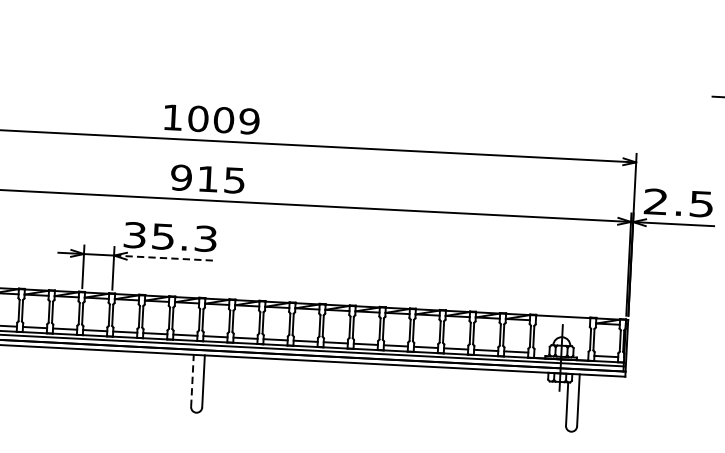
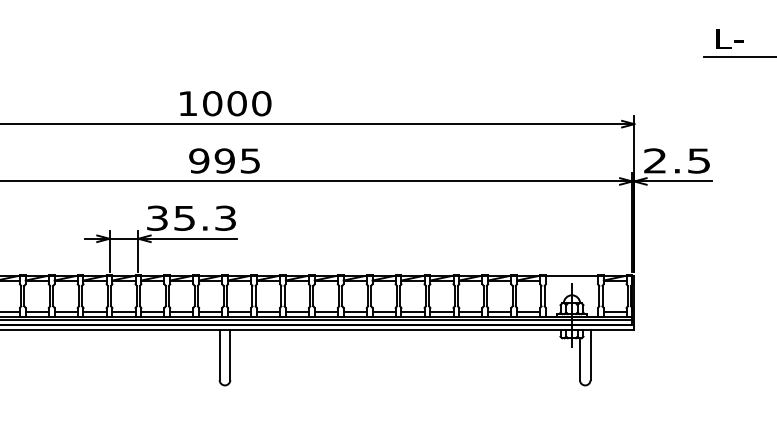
text: (249, 121) -> (261, 103), 1009 -> 1000
text: (207, 178) -> (224, 160), 915 -> 995
line: (166, 257) -> (188, 238), dashed -> solid
line: (192, 380) -> (219, 354), dashed -> solid

